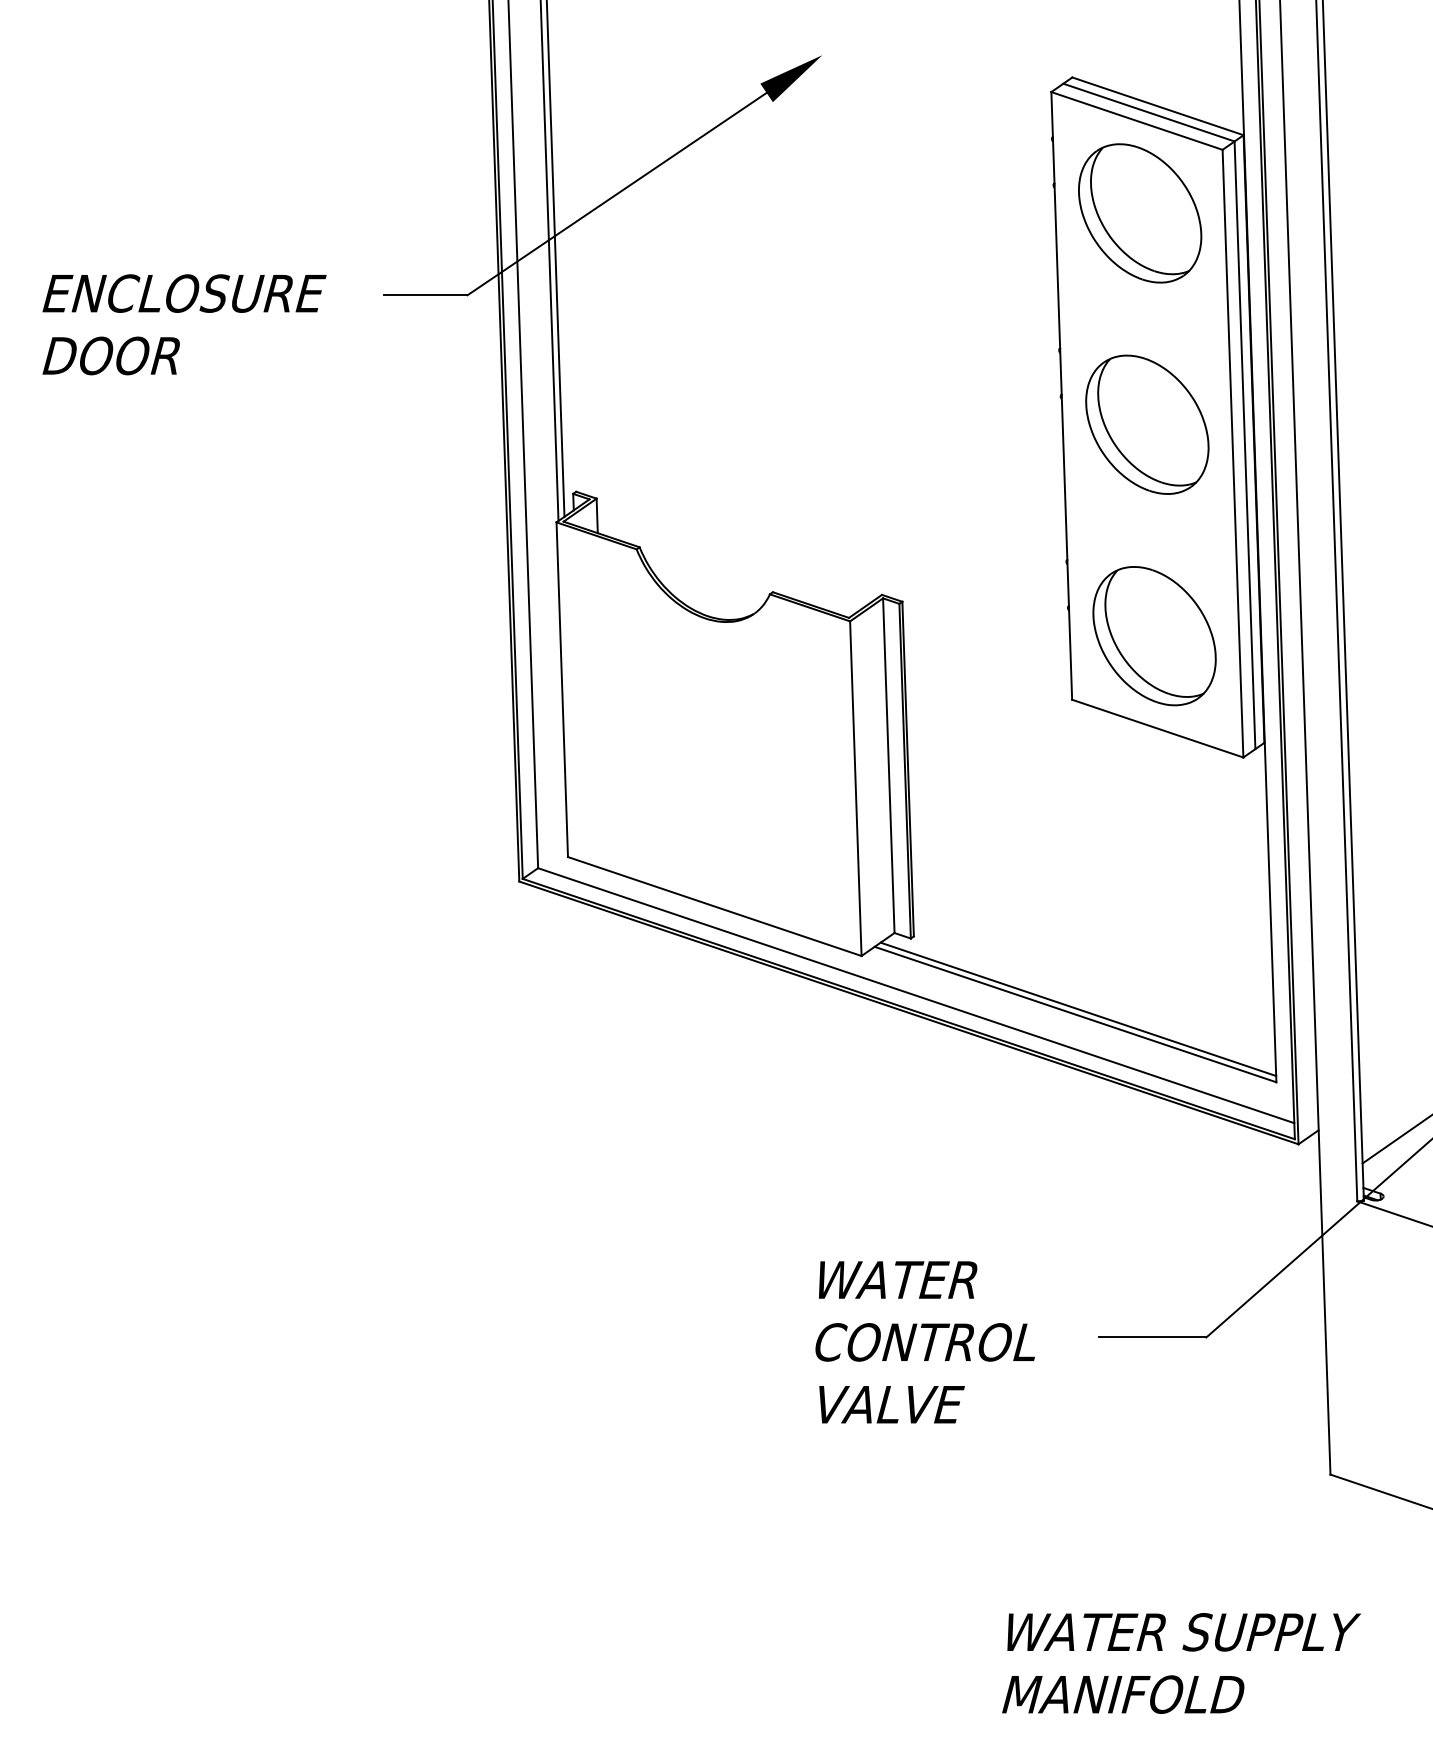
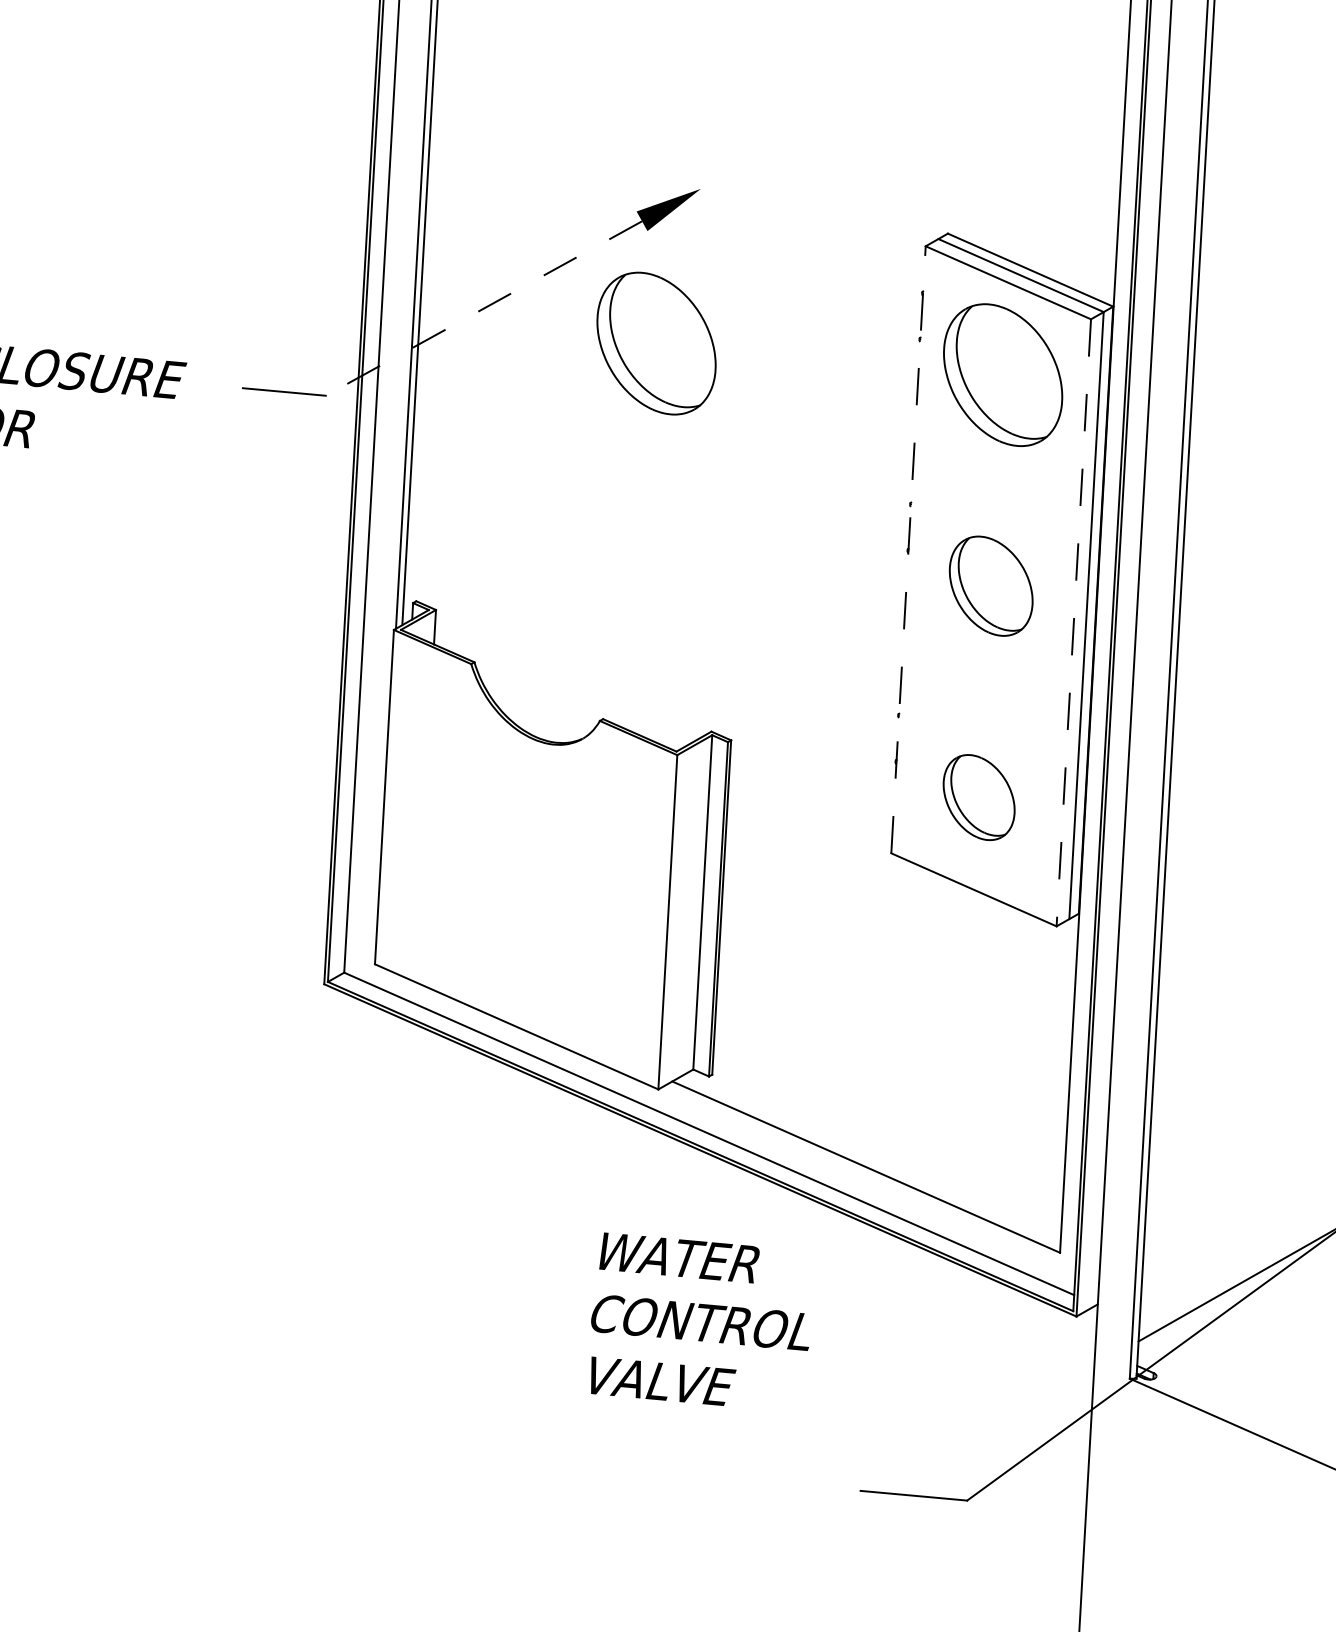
line: (617, 194) -> (484, 308), solid -> dashed
part: (792, 213) -> (656, 343), added
line: (1061, 395) -> (908, 549), solid -> dashed
part: (1147, 424) -> (991, 586), size x0.7
line: (1233, 454) -> (1074, 623), solid -> dashed
part: (1154, 636) -> (979, 797), size x0.6
line: (1078, 1009) -> (869, 1162), removed
text: (924, 1342) -> (700, 1322), moved

